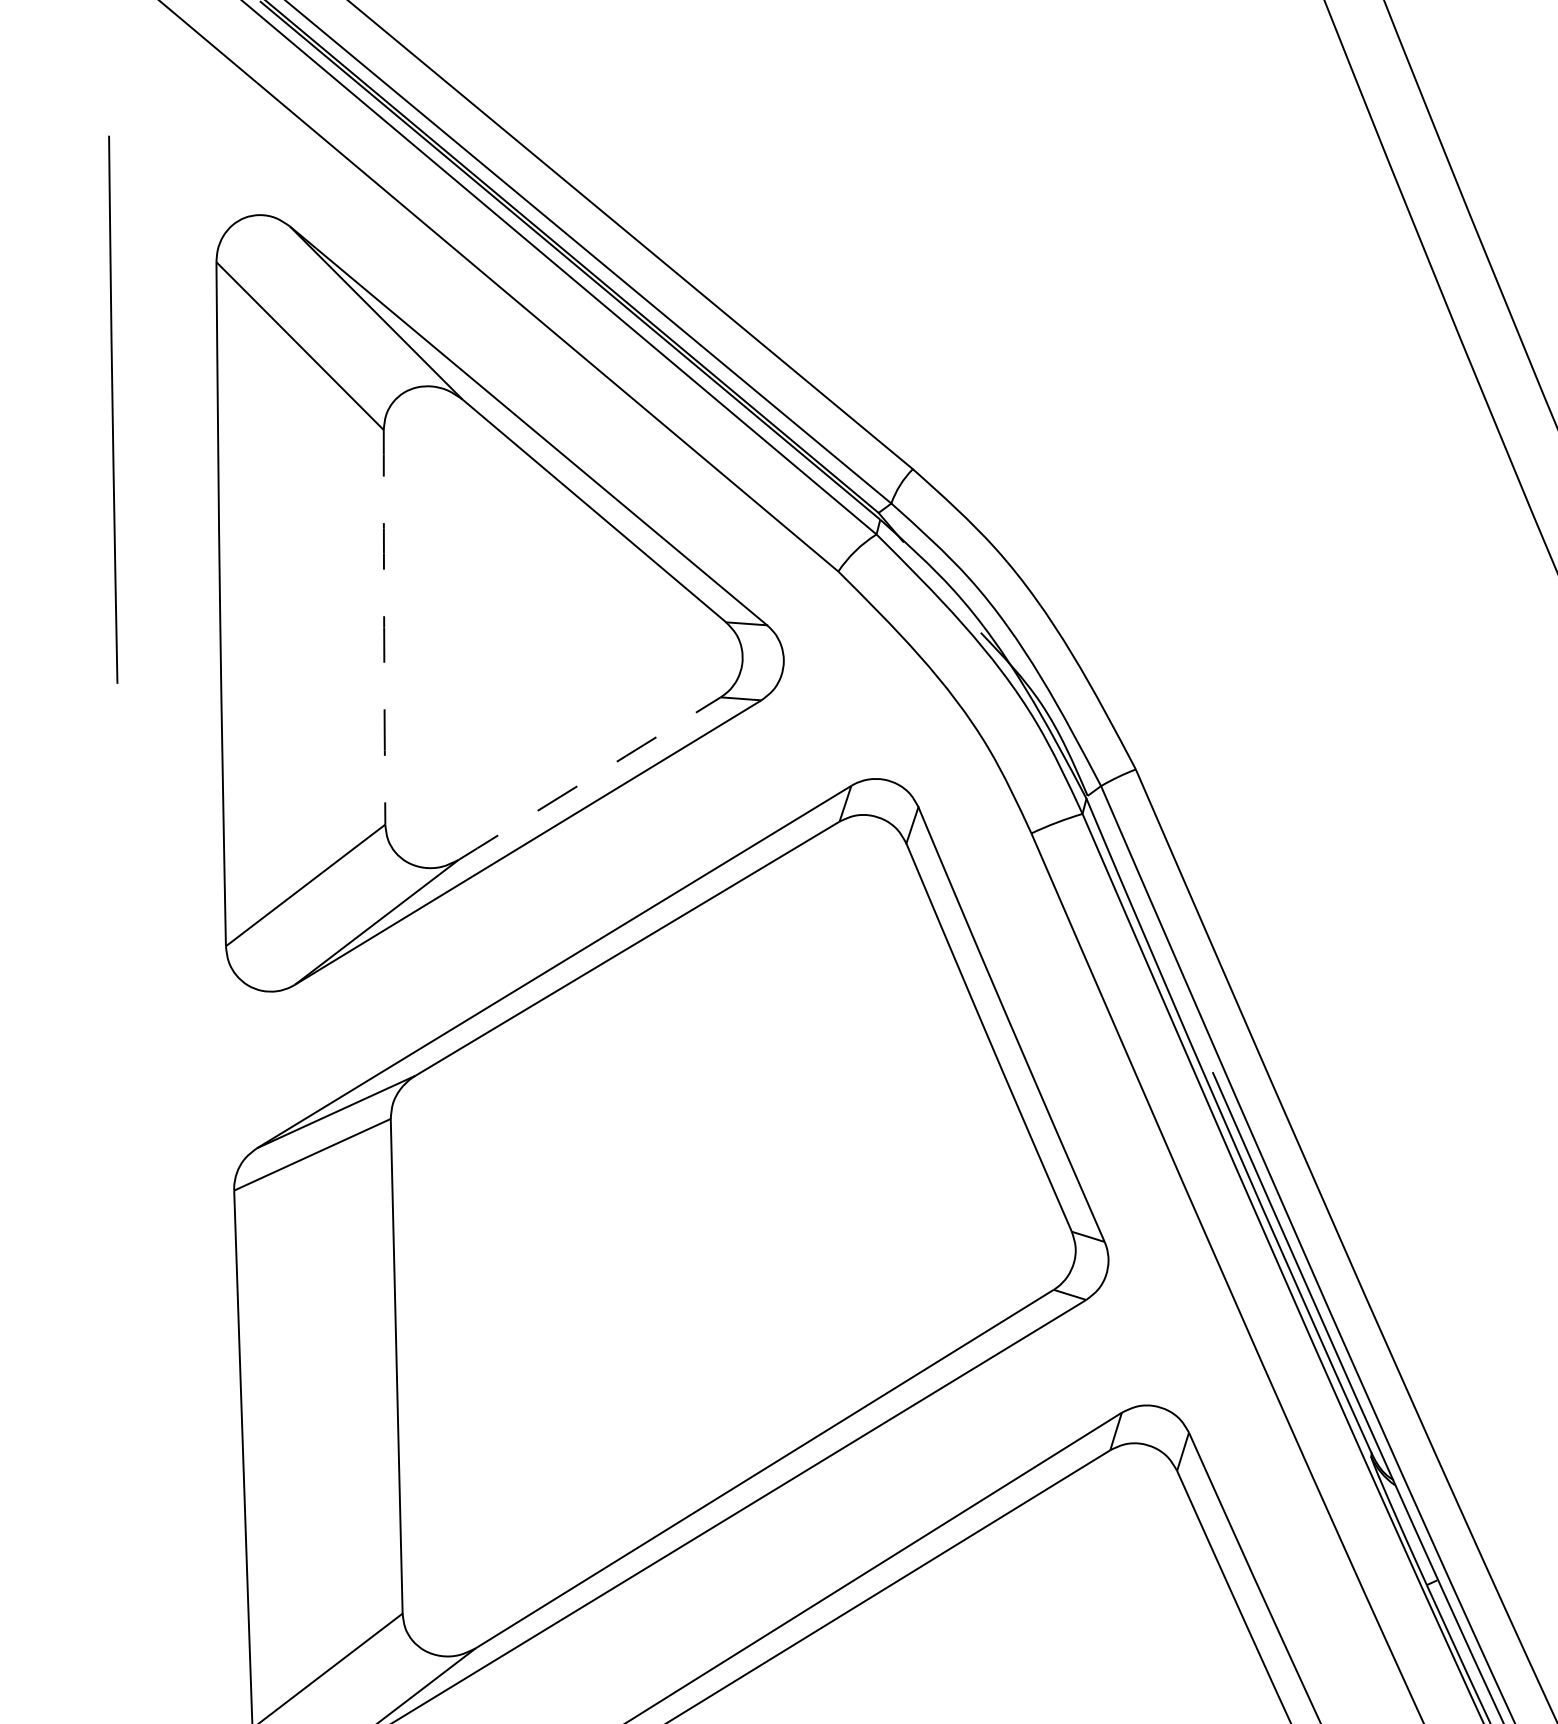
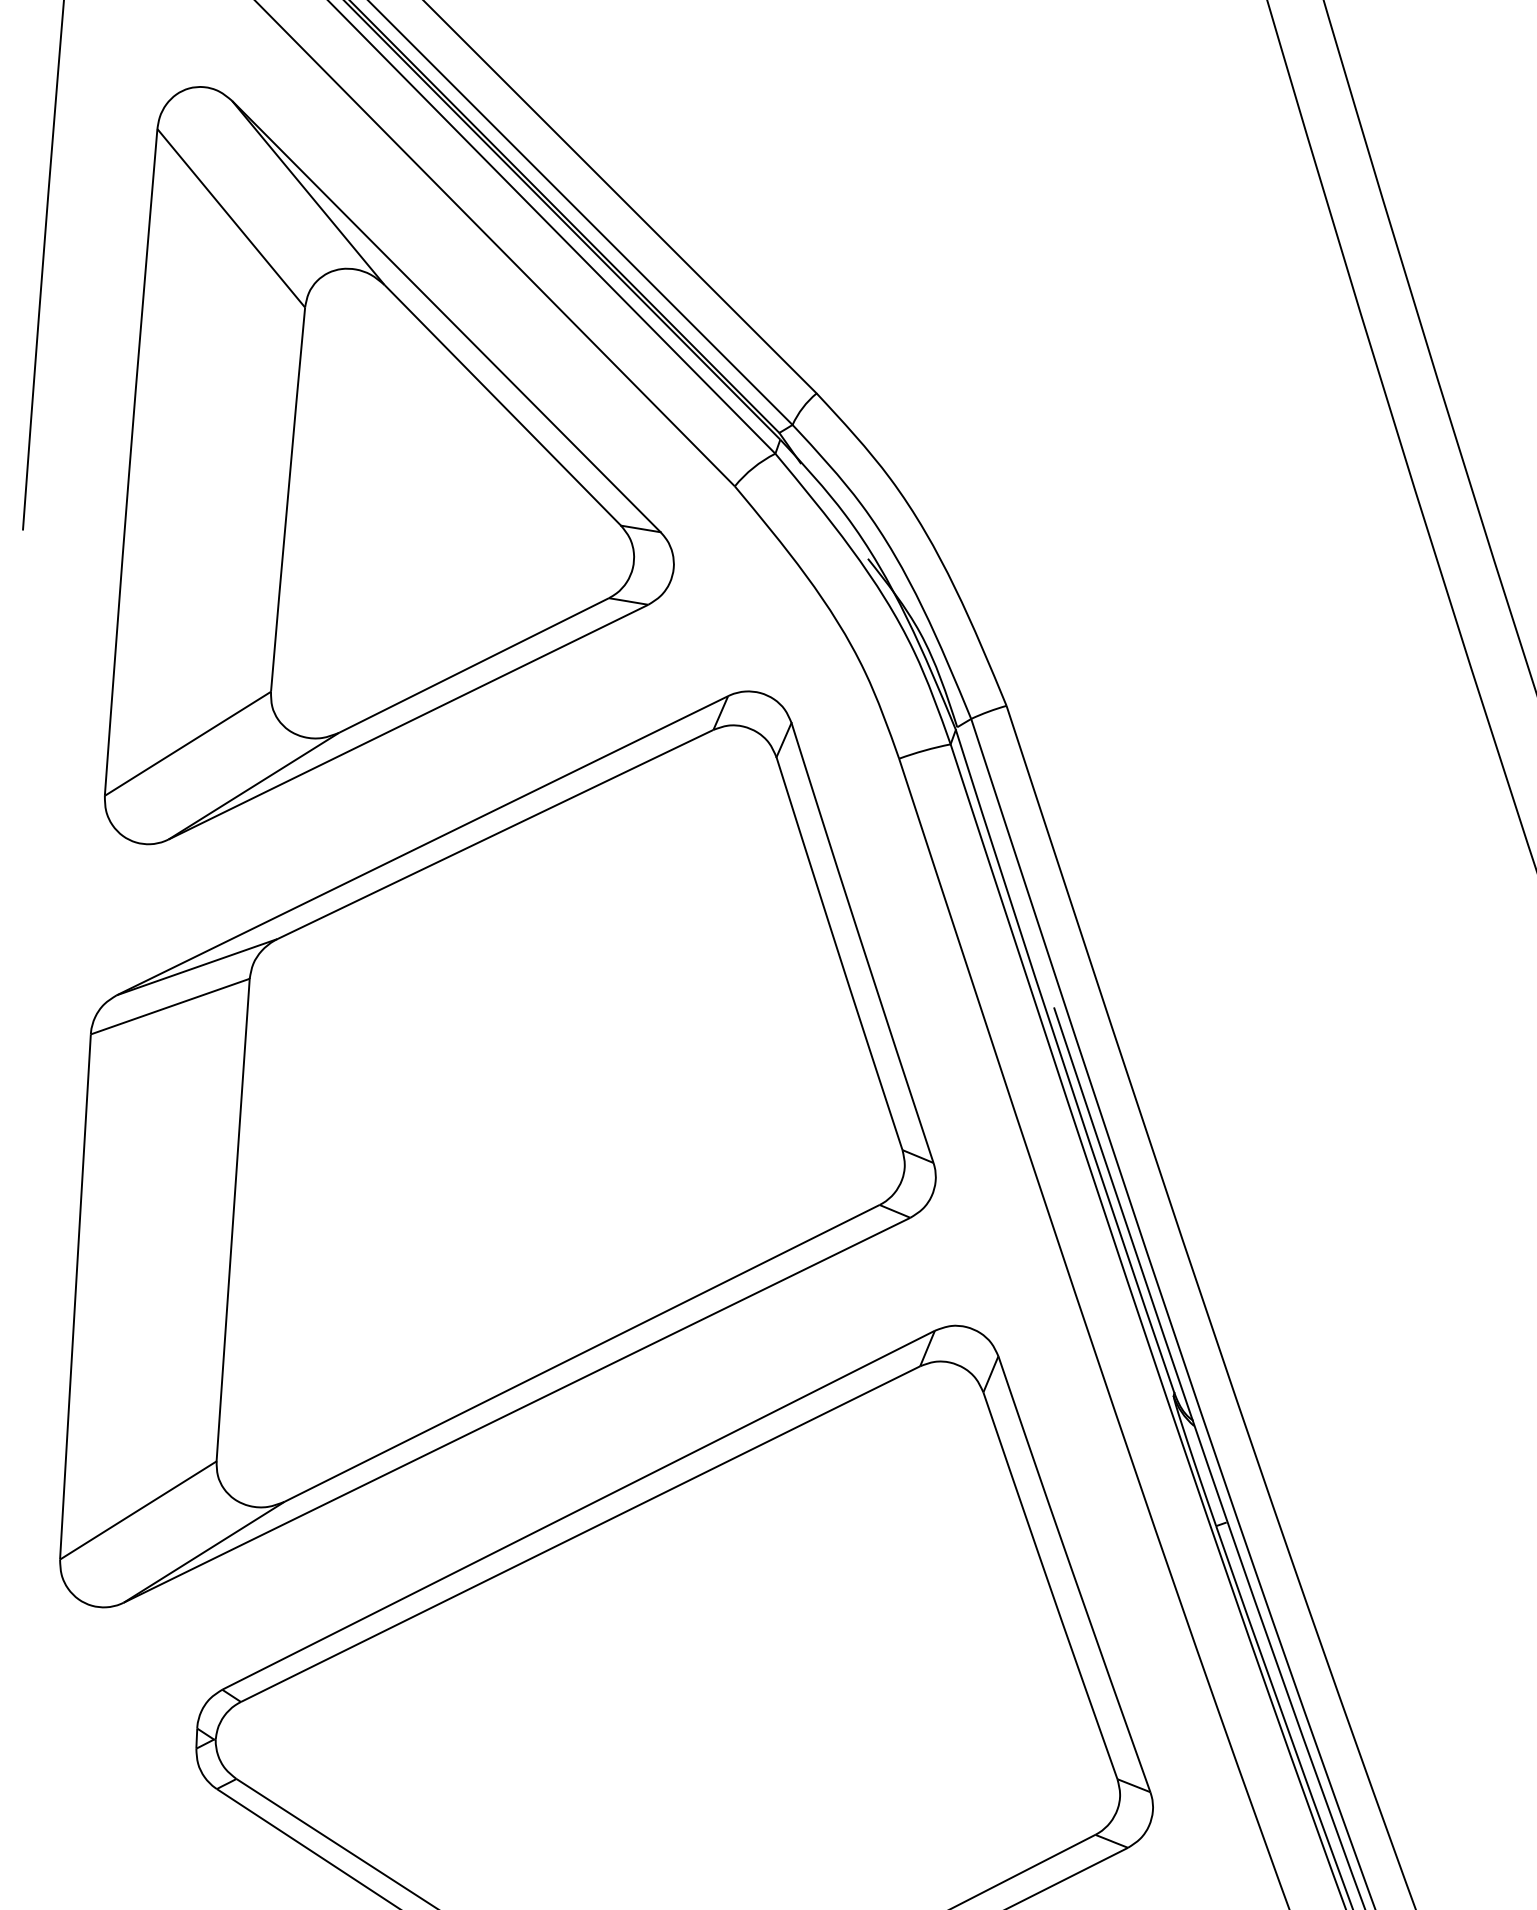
arc: (383, 627) -> (287, 499), dashed -> solid
line: (590, 778) -> (474, 665), dashed -> solid

